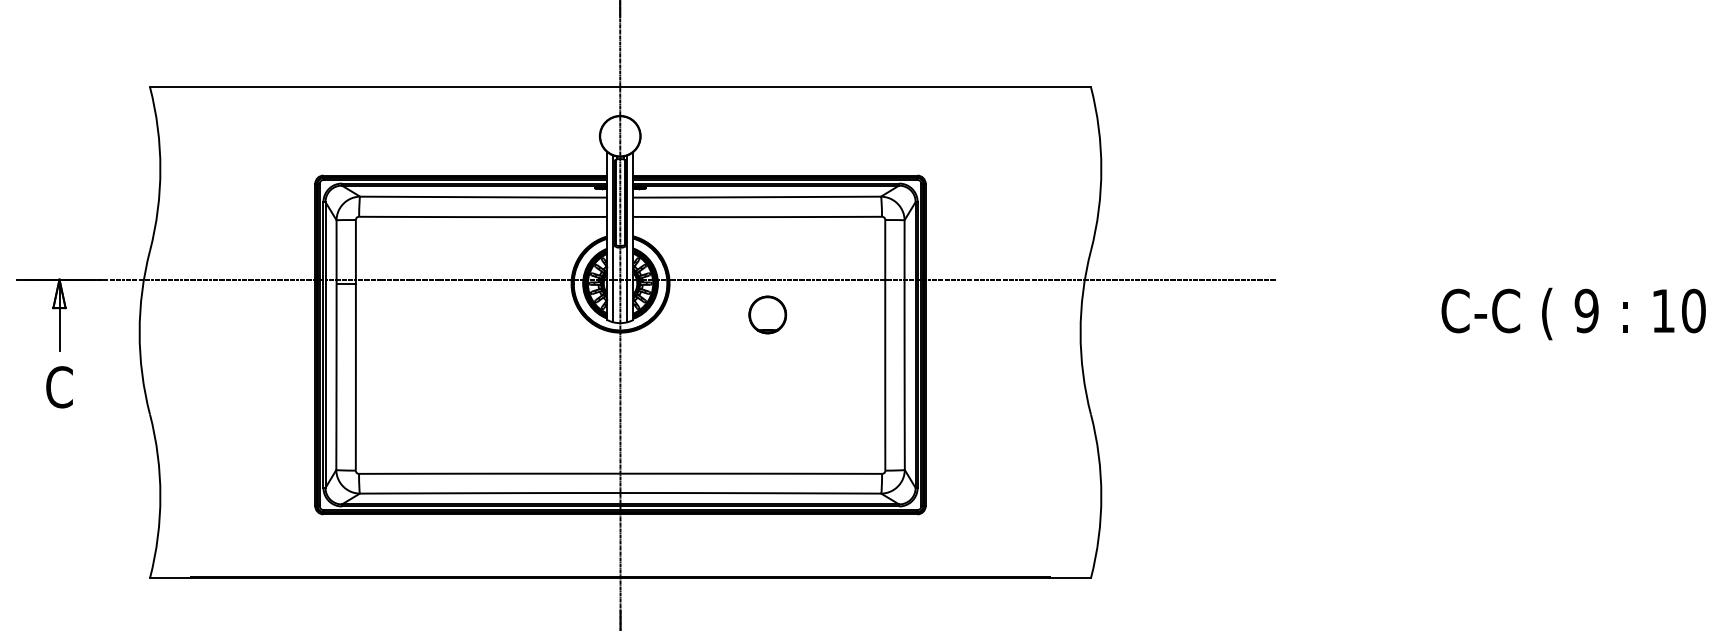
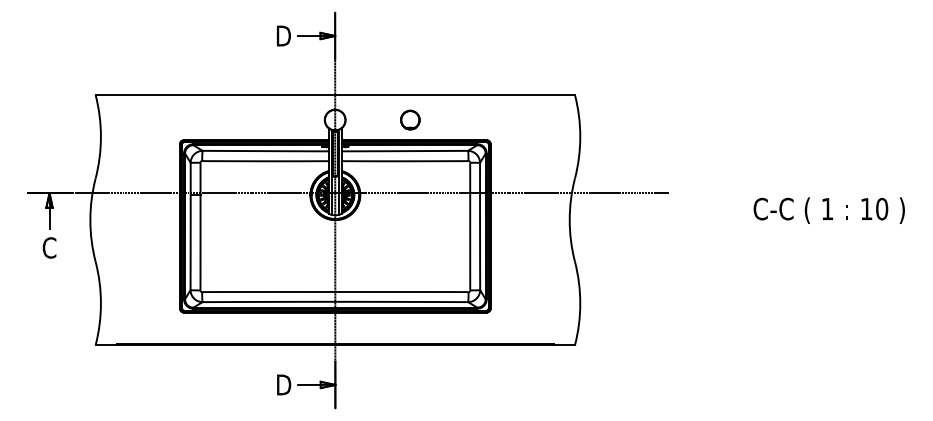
text: (1586, 309) -> (827, 208), 9 -> 1
part: (768, 313) -> (410, 119), moved

